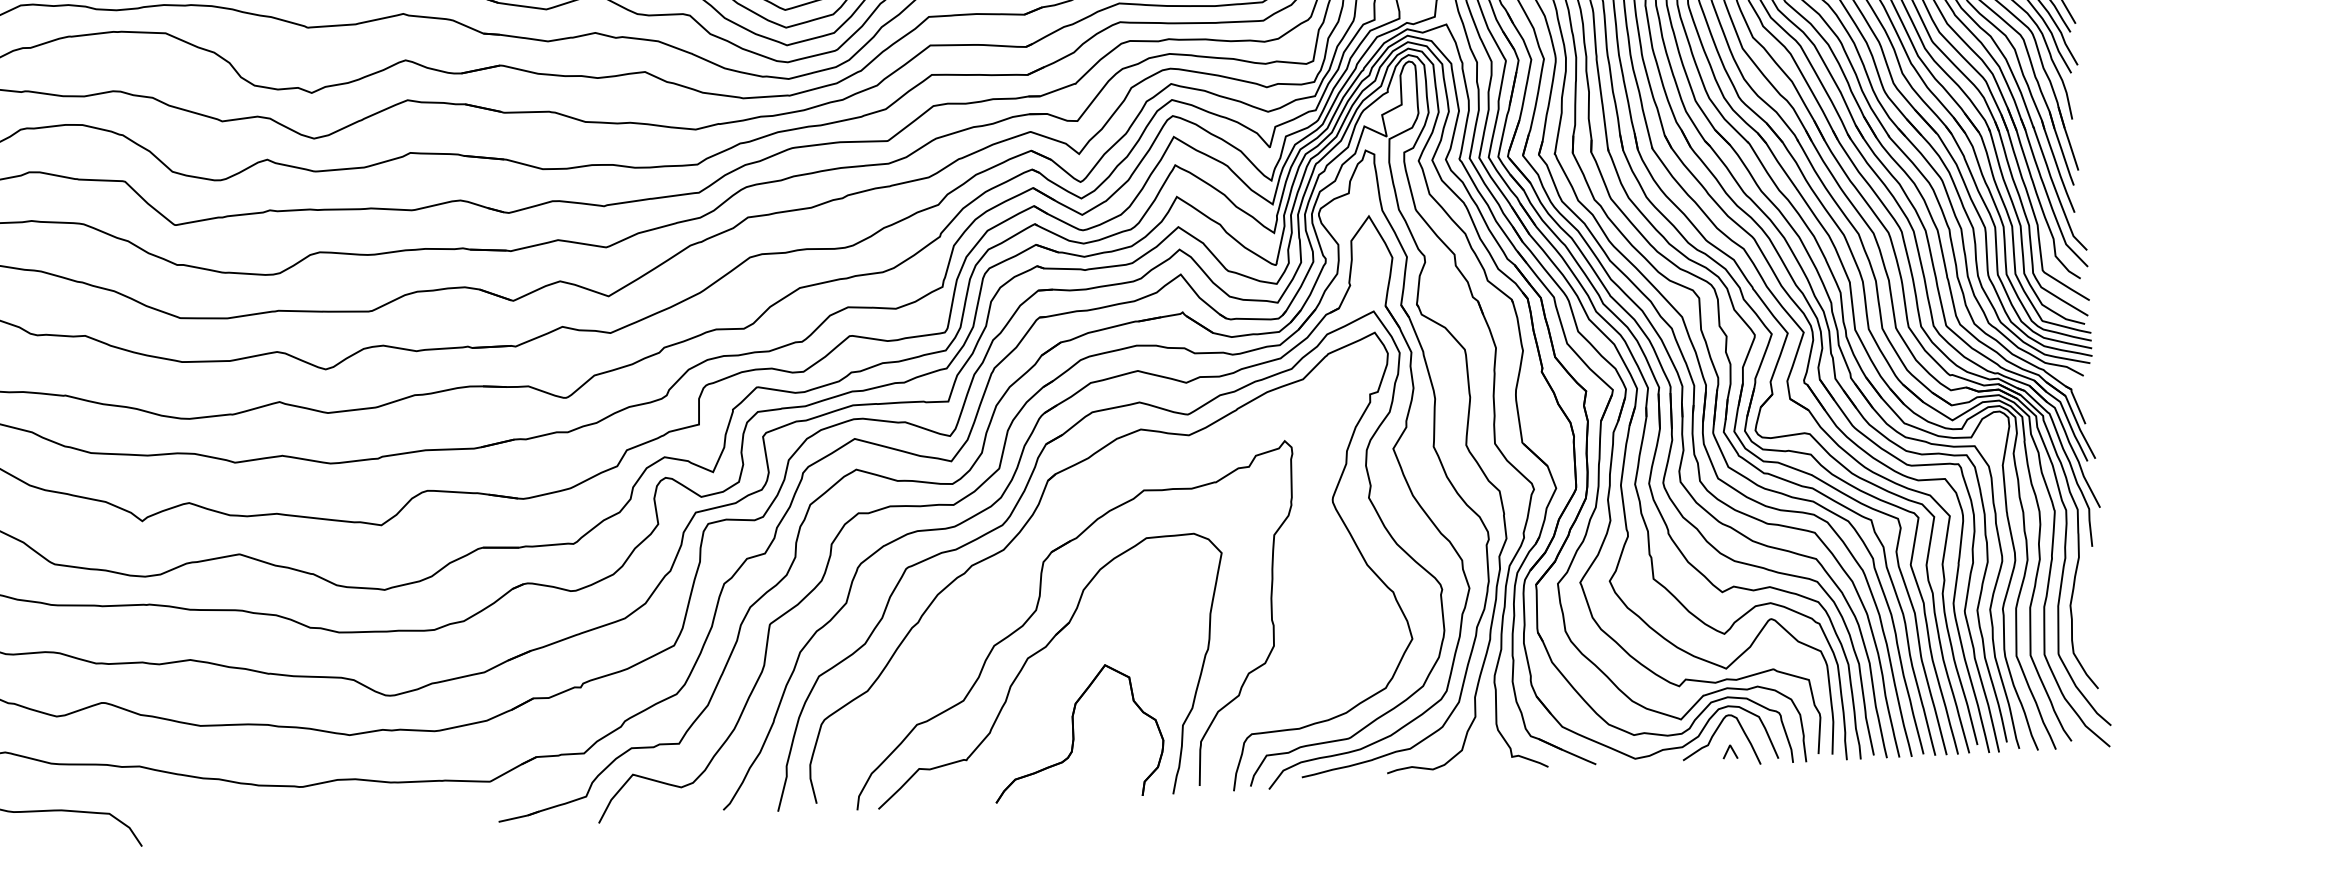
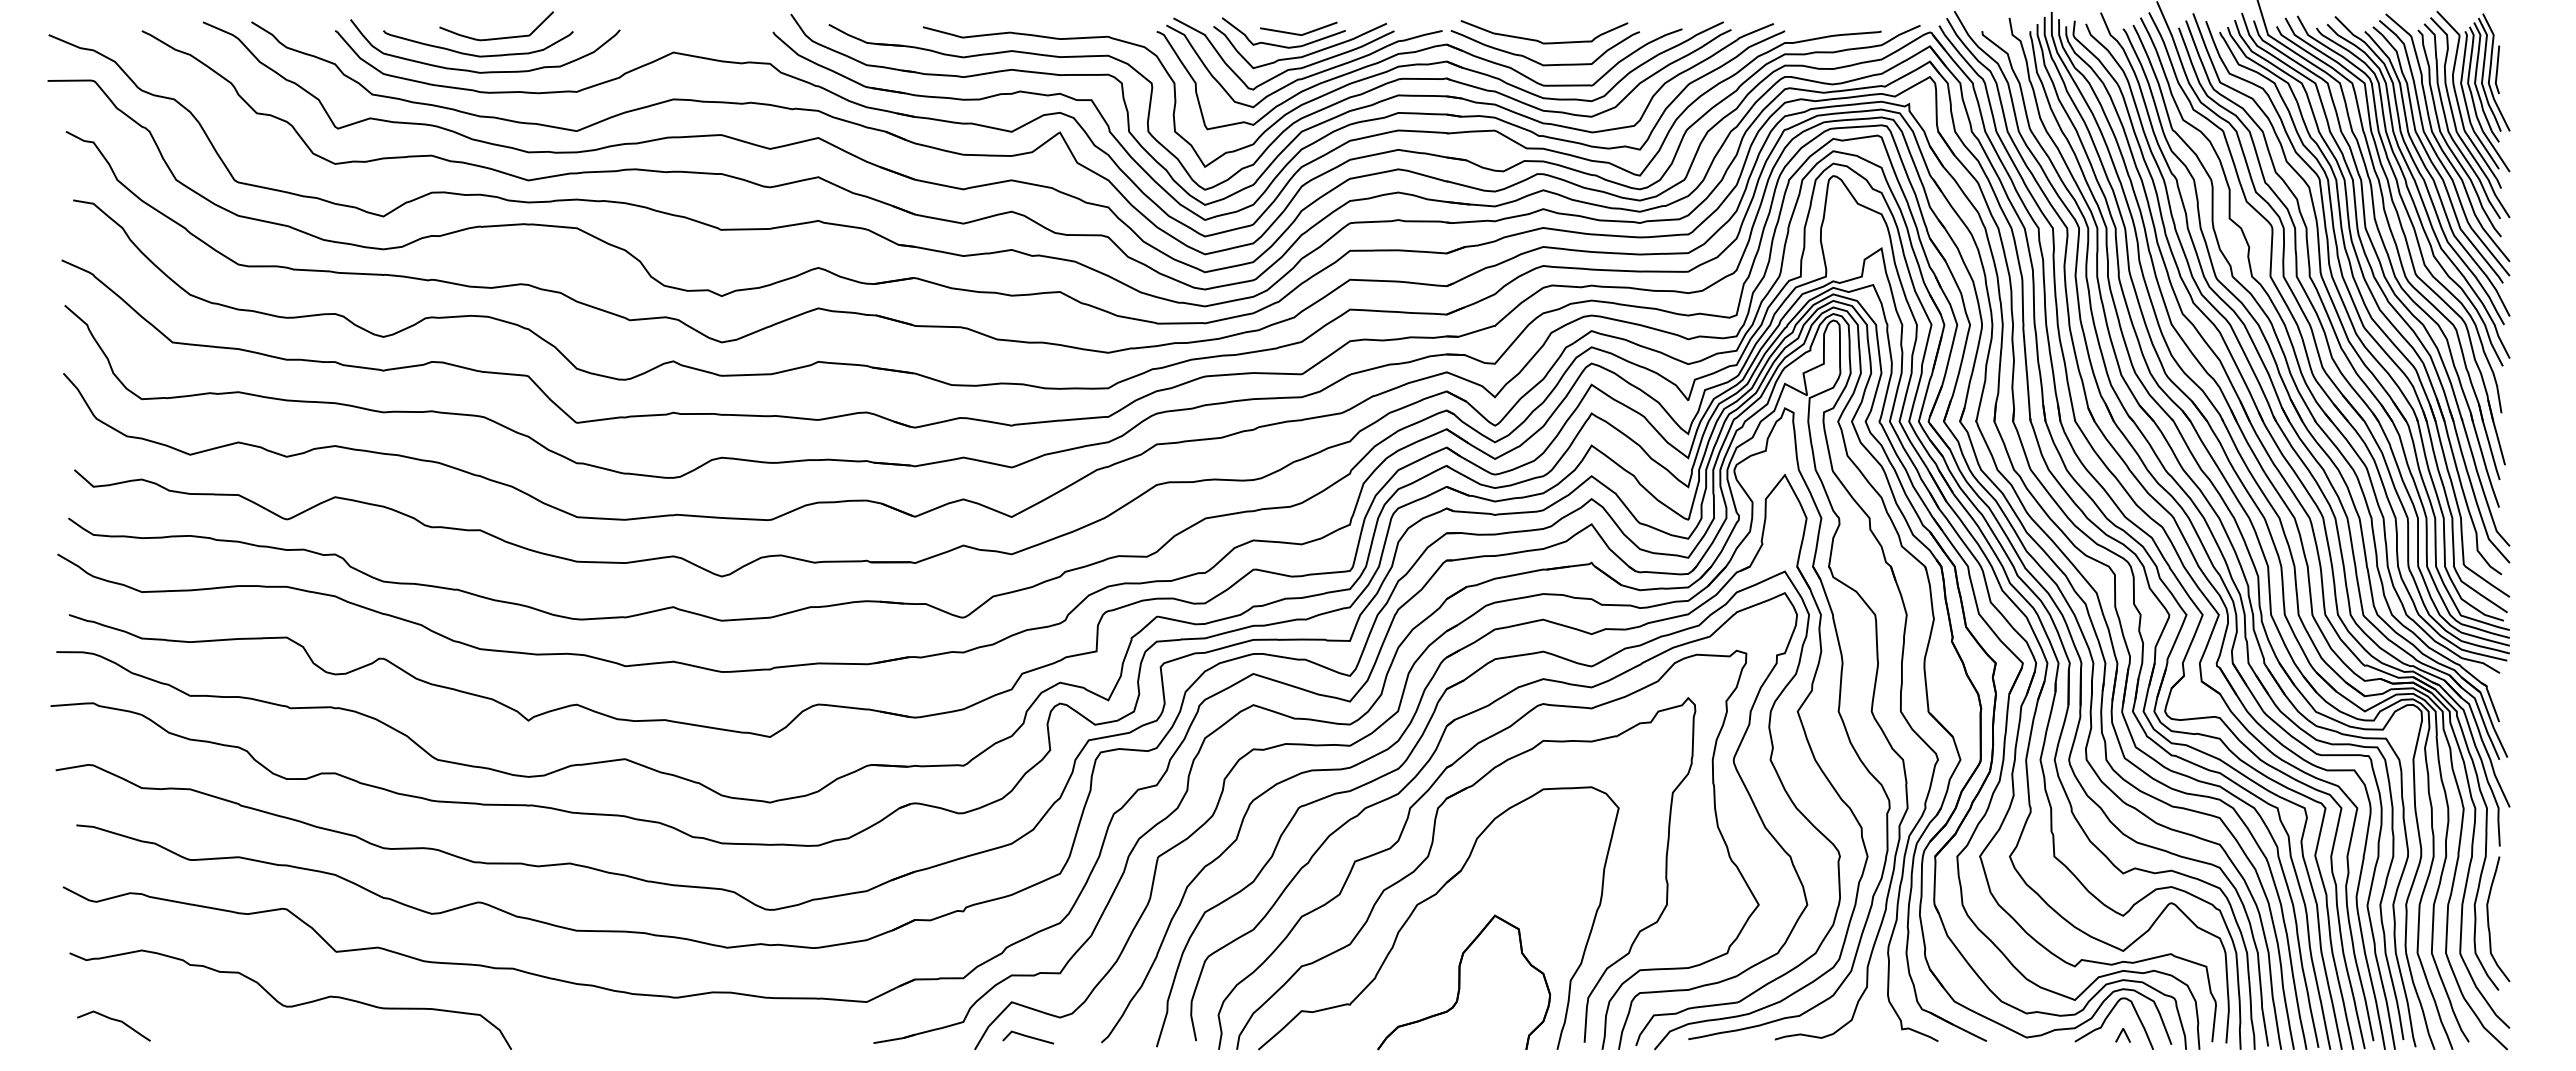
part: (1034, 545) -> (1429, 790), added
curve: (2085, 621) -> (2489, 921), added
line: (650, 808) -> (1027, 1037), added

